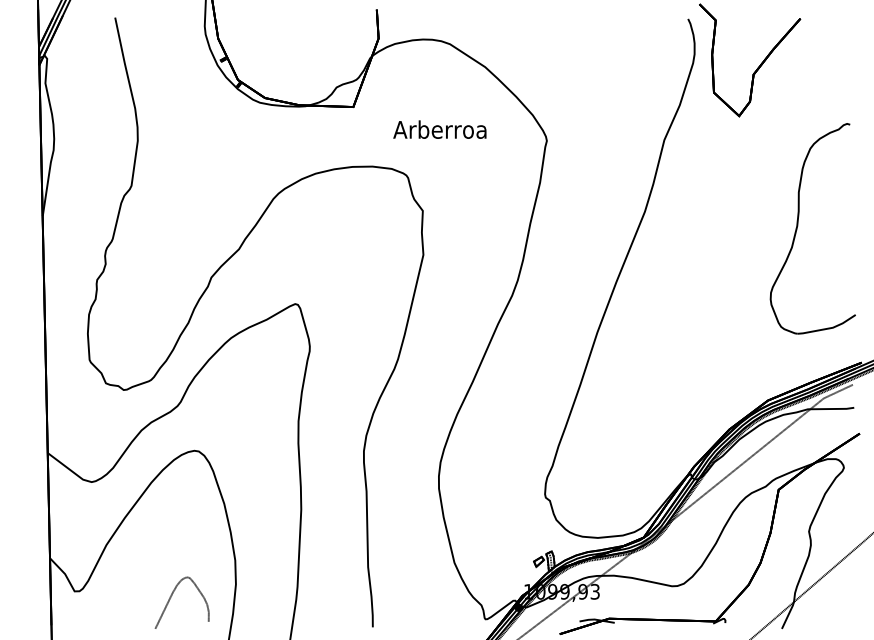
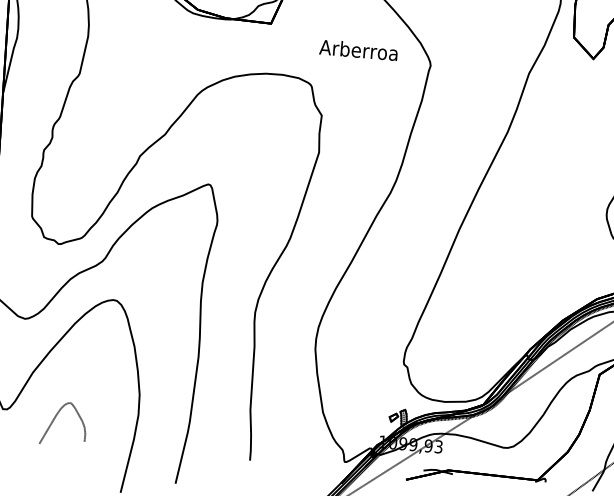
text: (439, 129) -> (358, 50), moved
curve: (171, 597) -> (55, 418), moved

